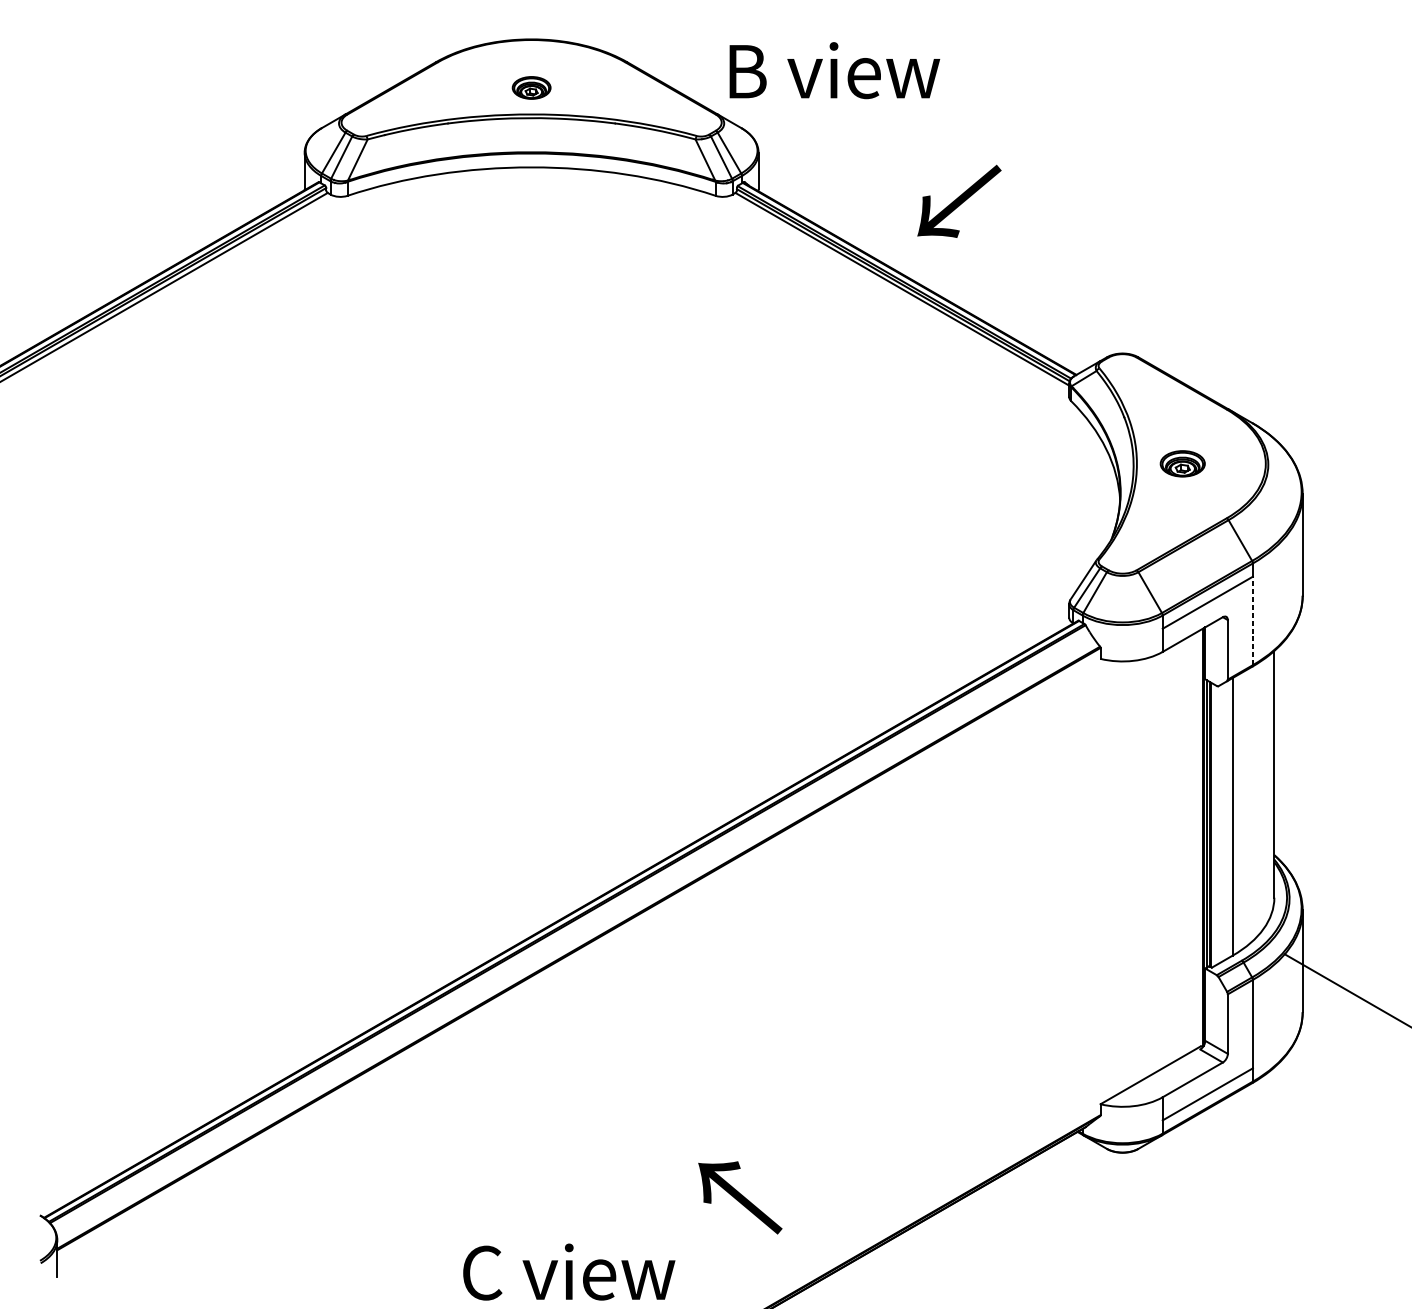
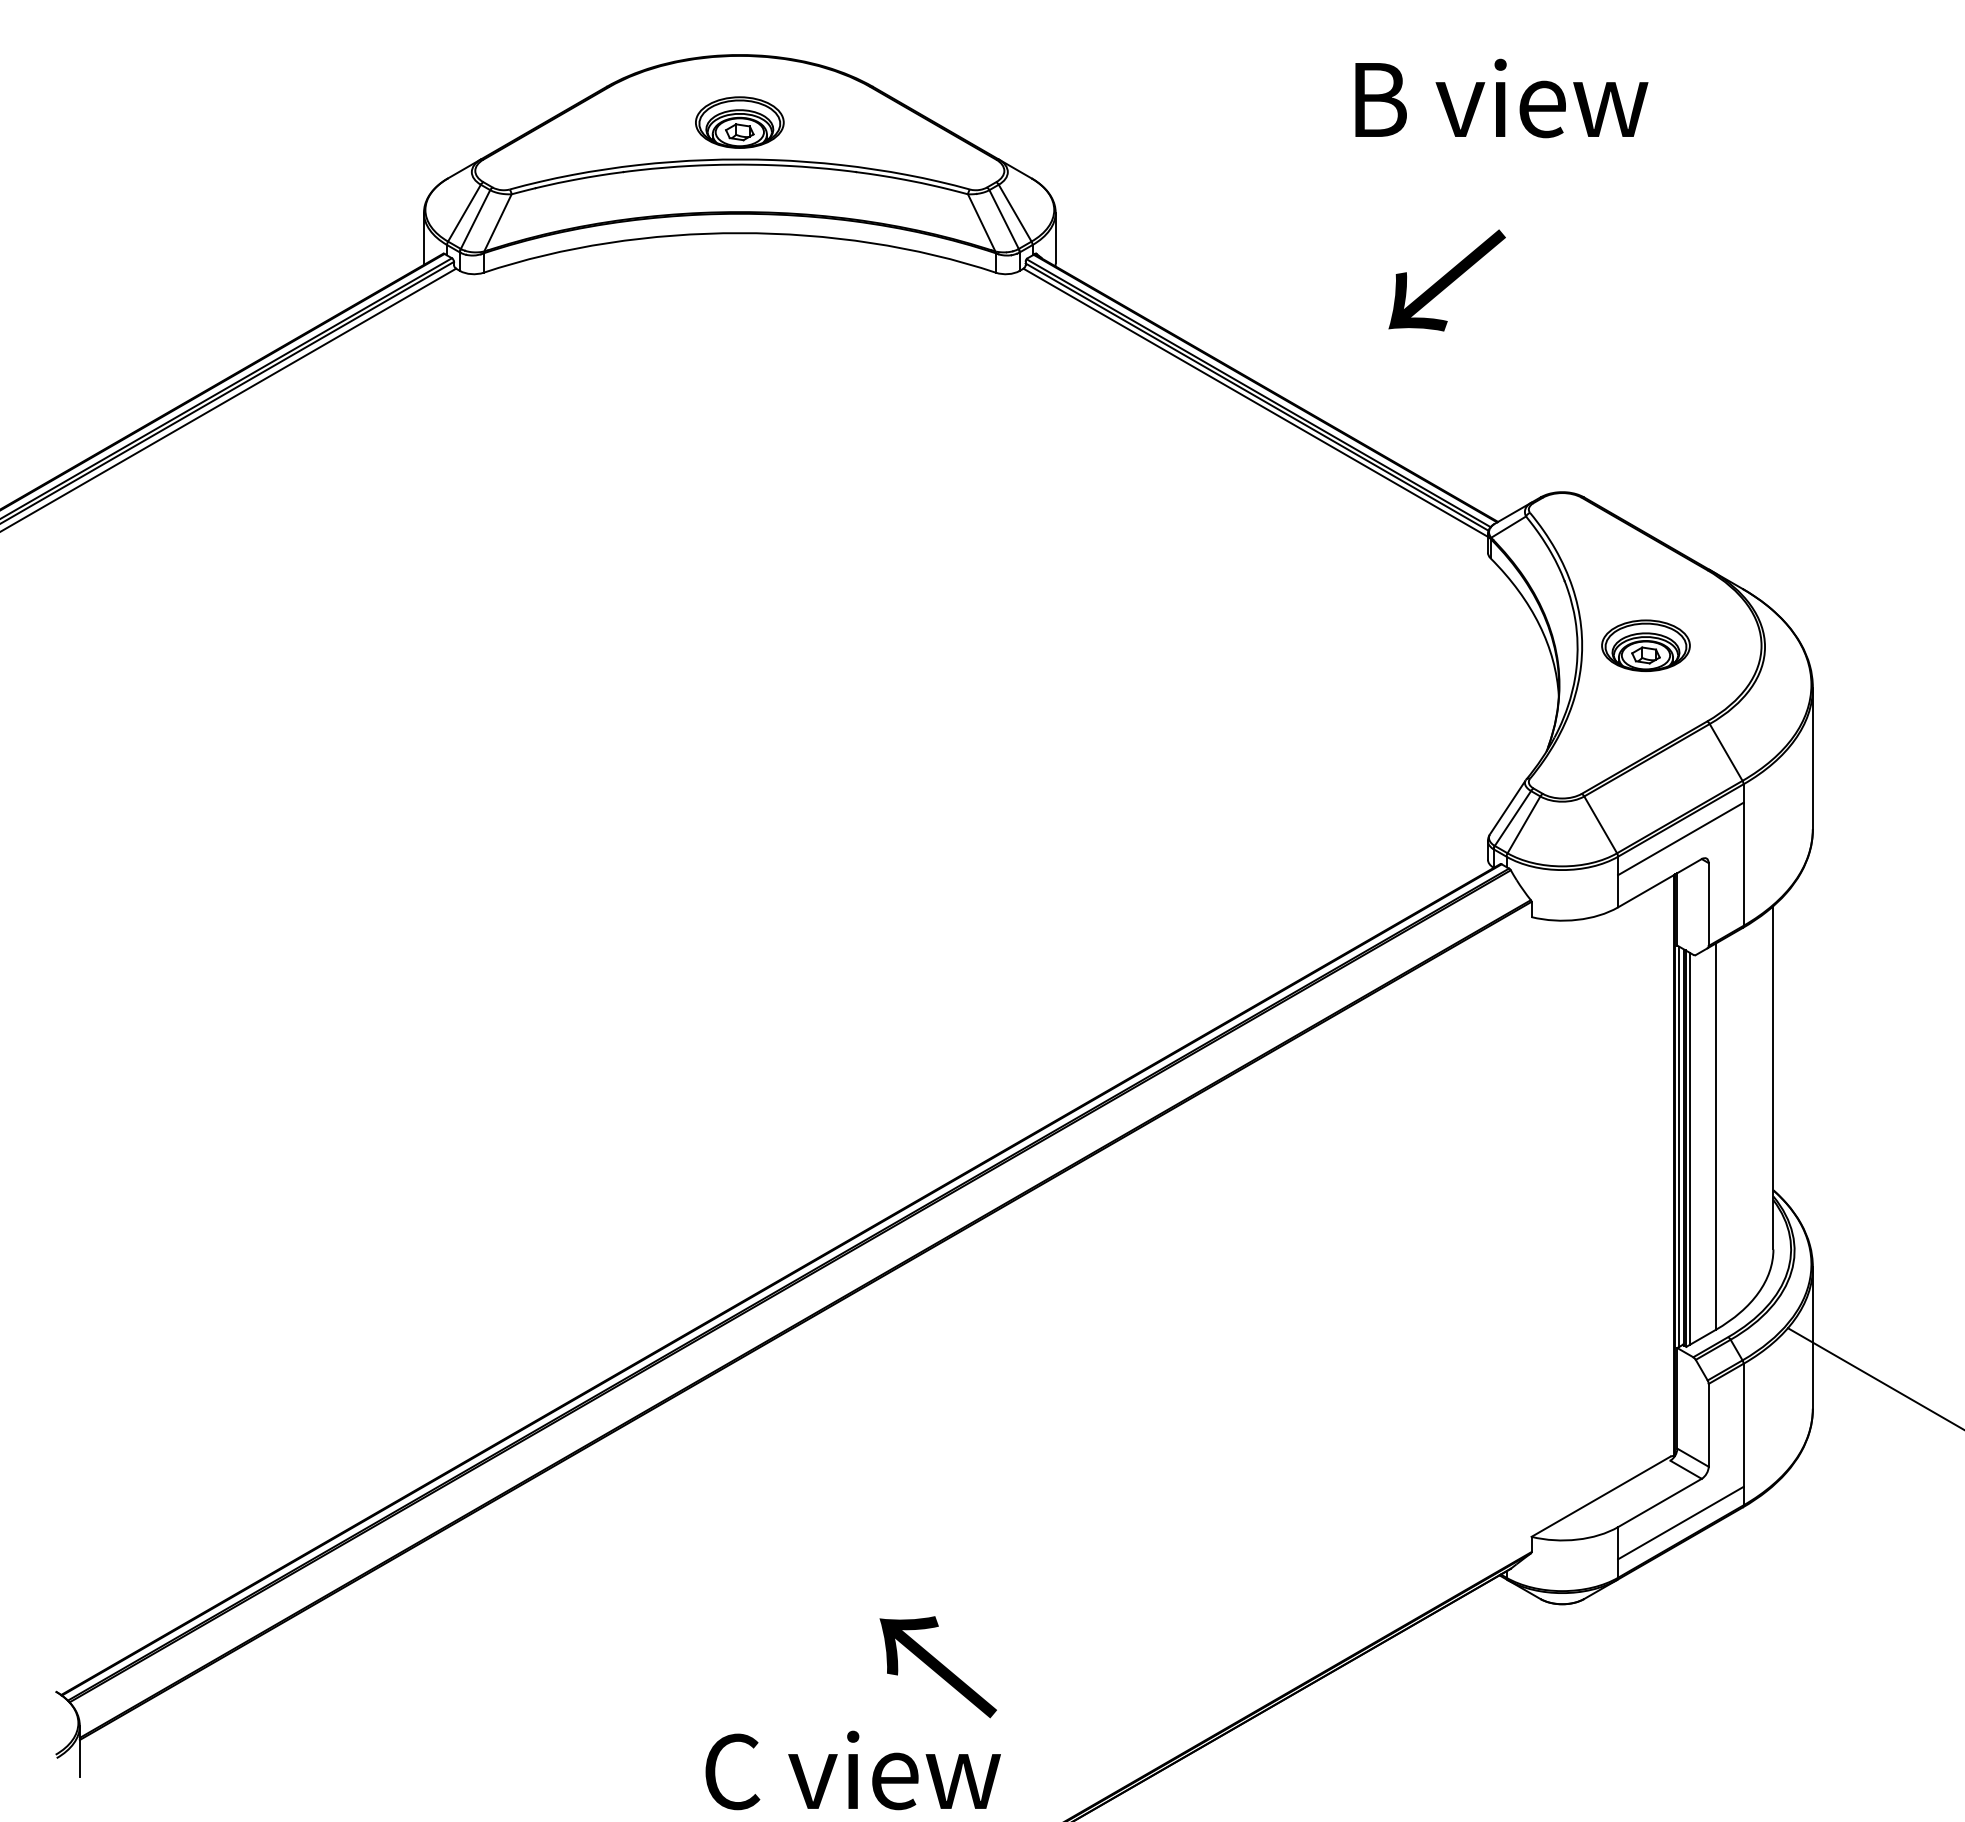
text: (834, 70) -> (1501, 98), moved
part: (531, 87) -> (739, 122), size x1.67
text: (958, 201) -> (1446, 280), moved
part: (1182, 463) -> (1645, 645), size x1.43
line: (1252, 621) -> (1743, 864), dashed -> solid
line: (1214, 825) -> (1689, 1148), added
text: (739, 1198) -> (937, 1667), moved
text: (568, 1272) -> (852, 1770), moved

